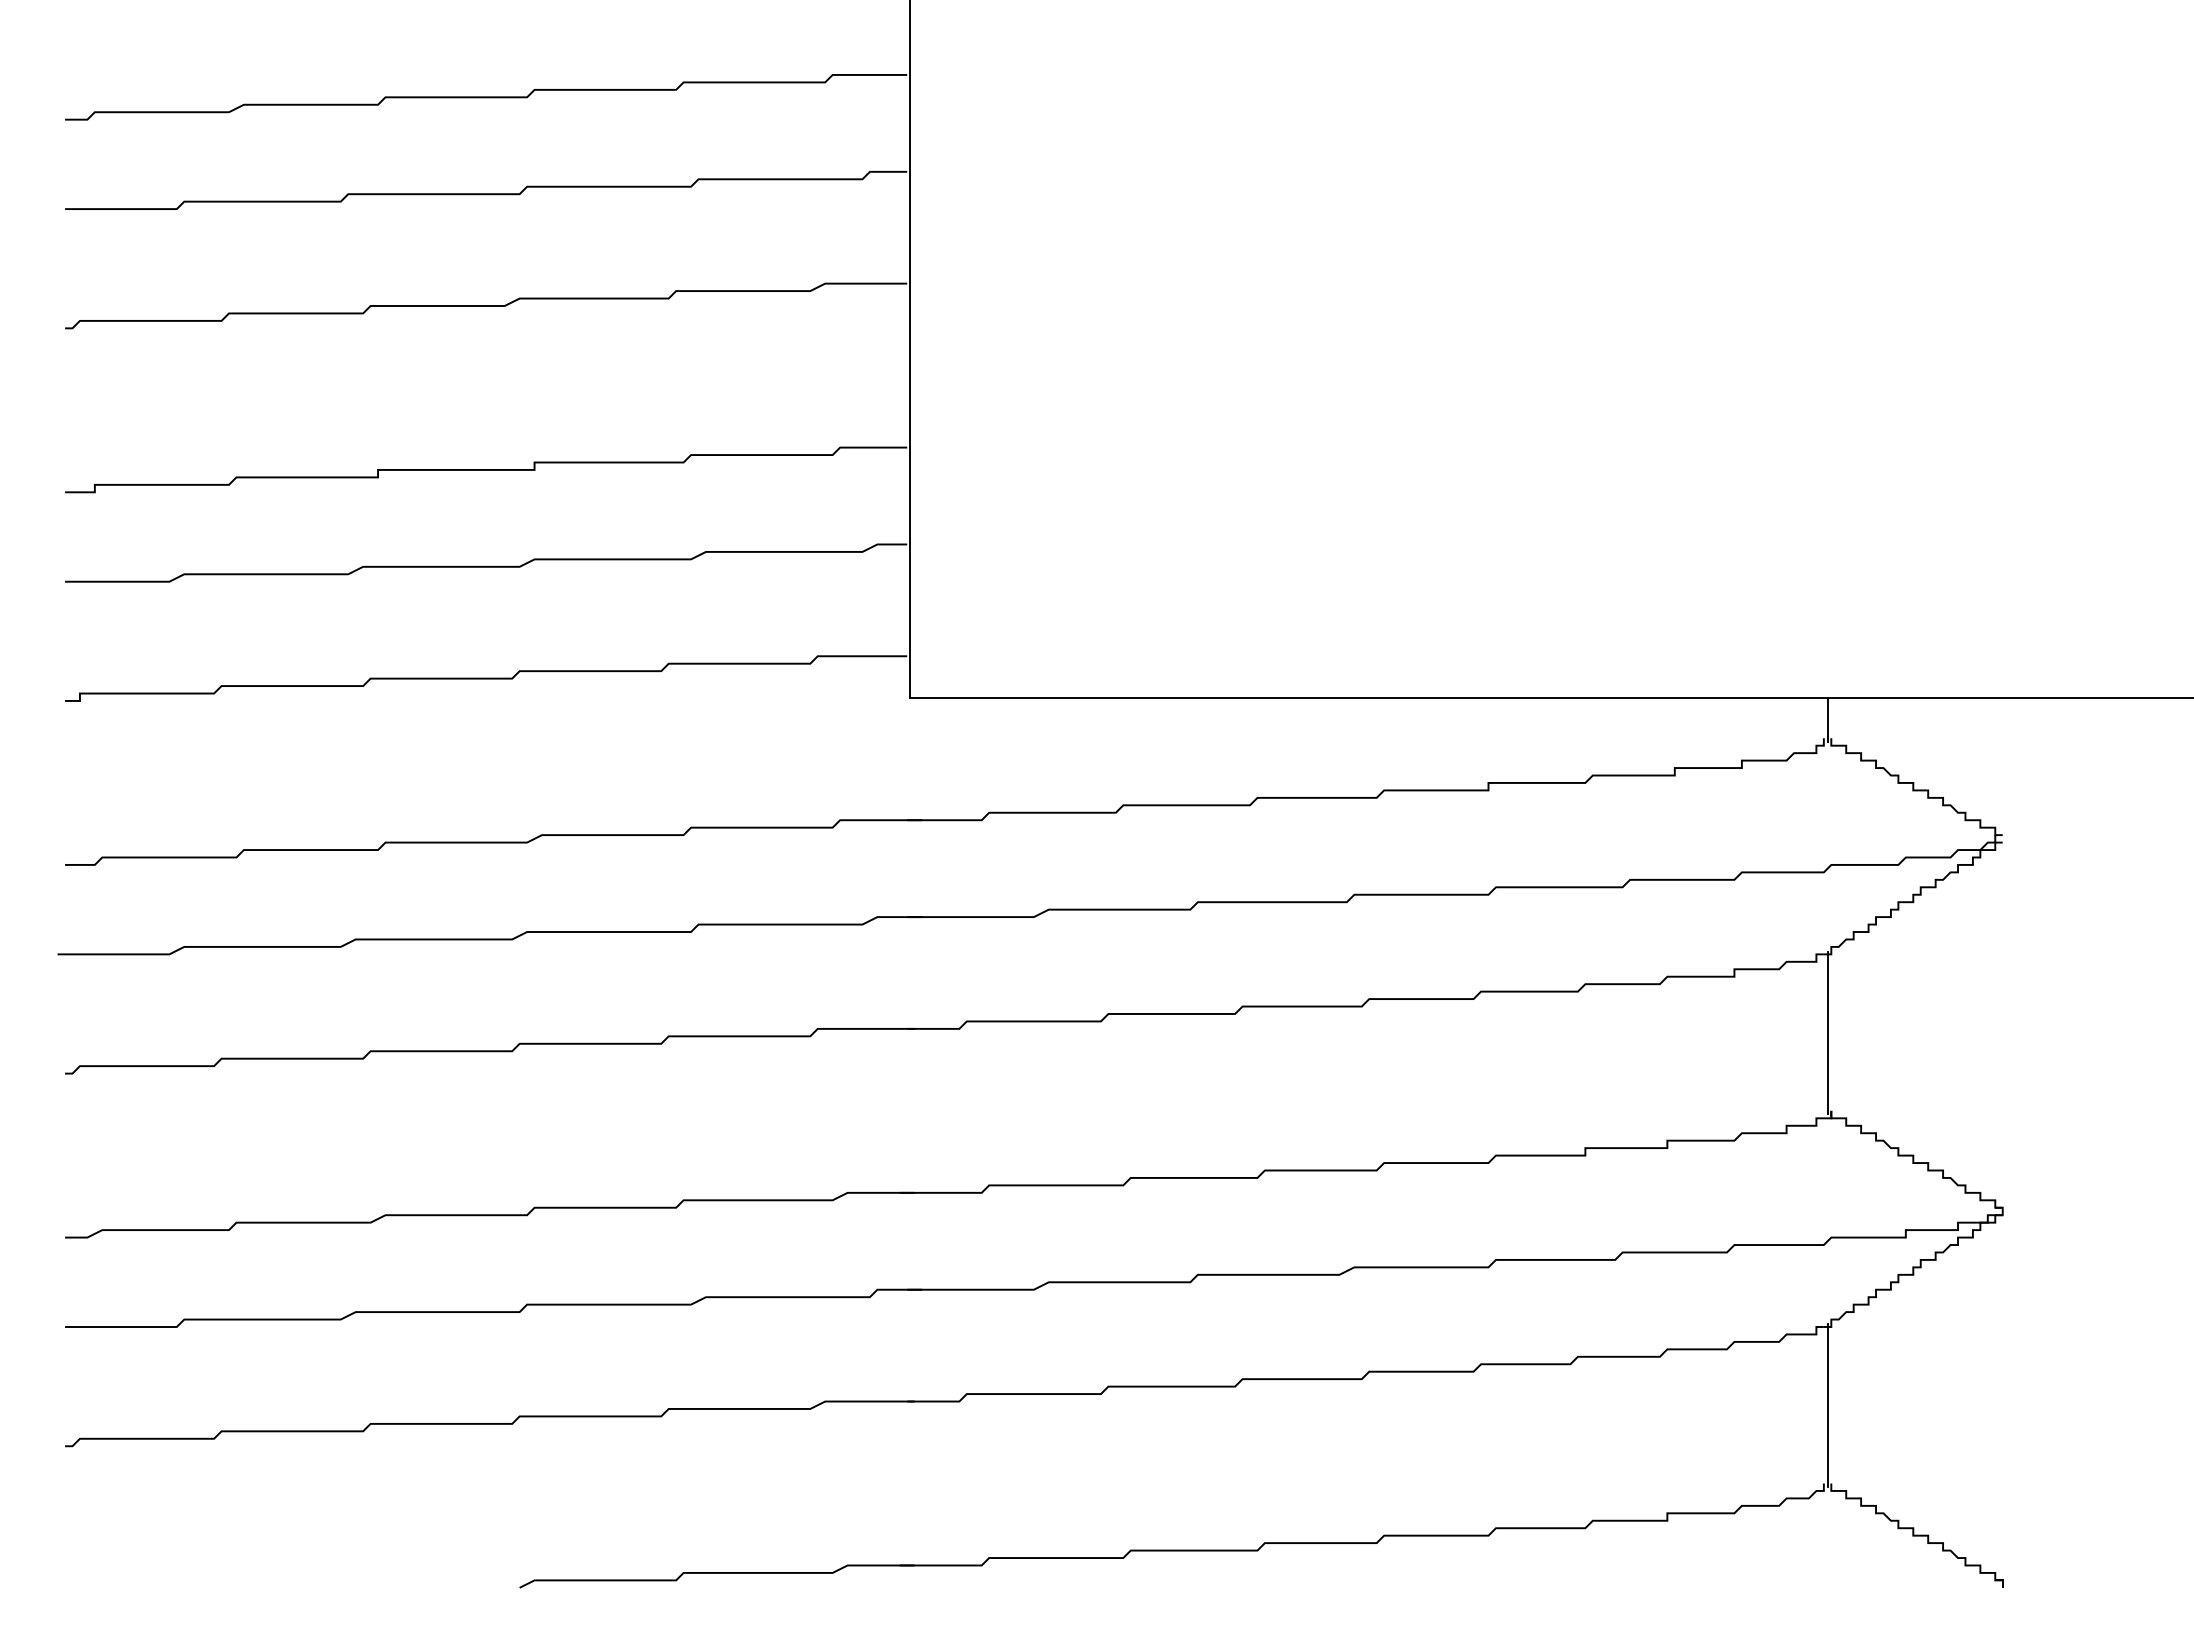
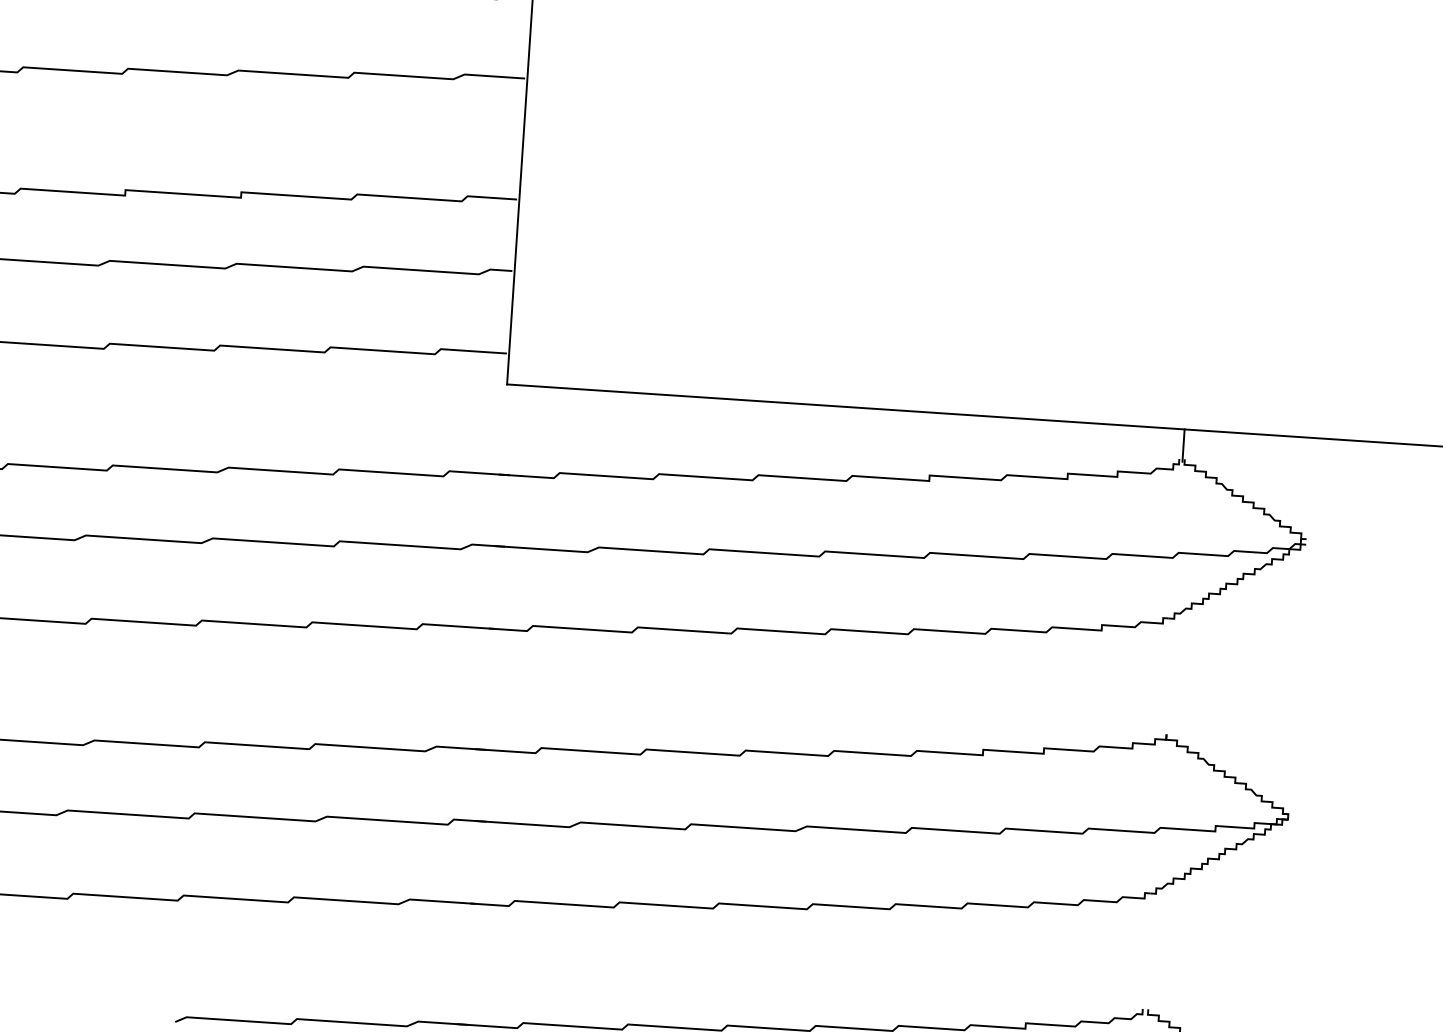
line: (1828, 1032) -> (1168, 676), removed
line: (1828, 1405) -> (1150, 951), removed

